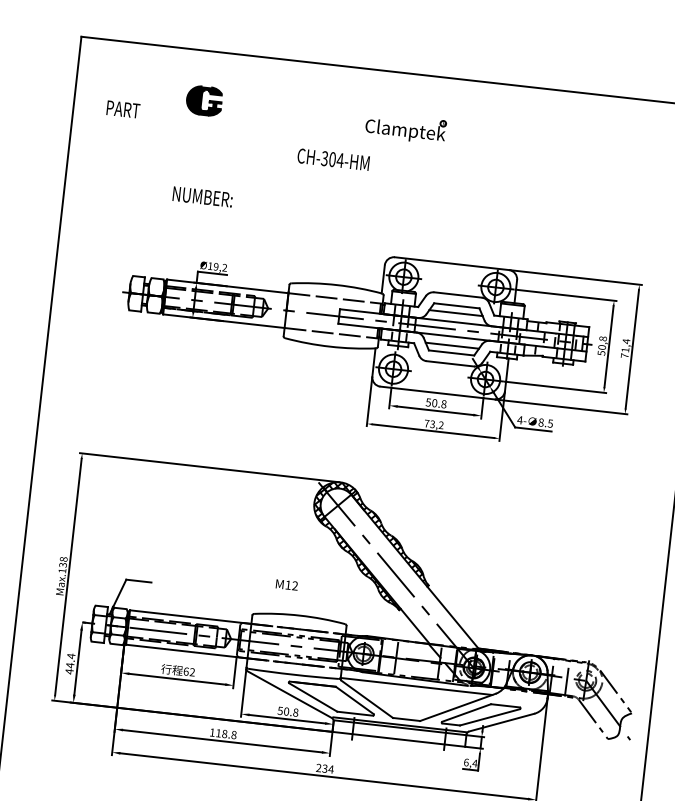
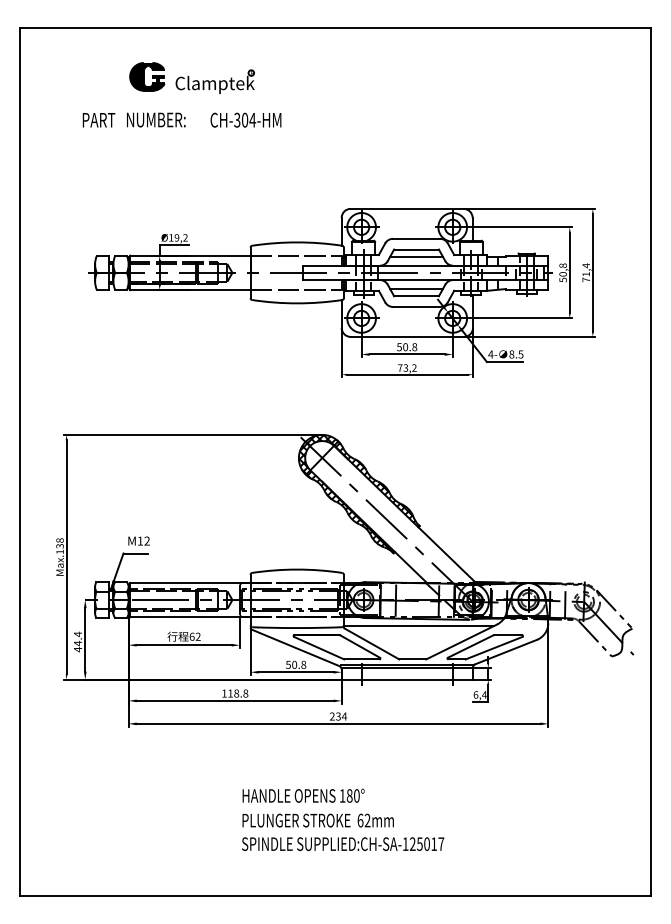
text: (122, 109) -> (98, 120), moved
part: (405, 128) -> (214, 81), moved
text: (333, 158) -> (245, 119), moved
text: (203, 196) -> (156, 119), moved
text: (286, 584) -> (138, 540), moved

